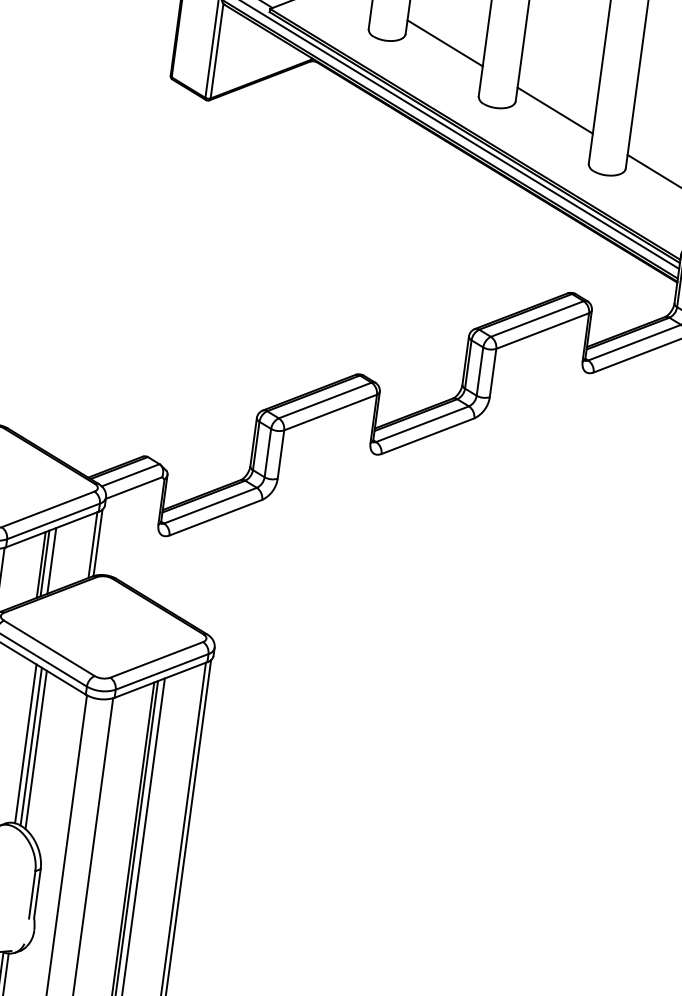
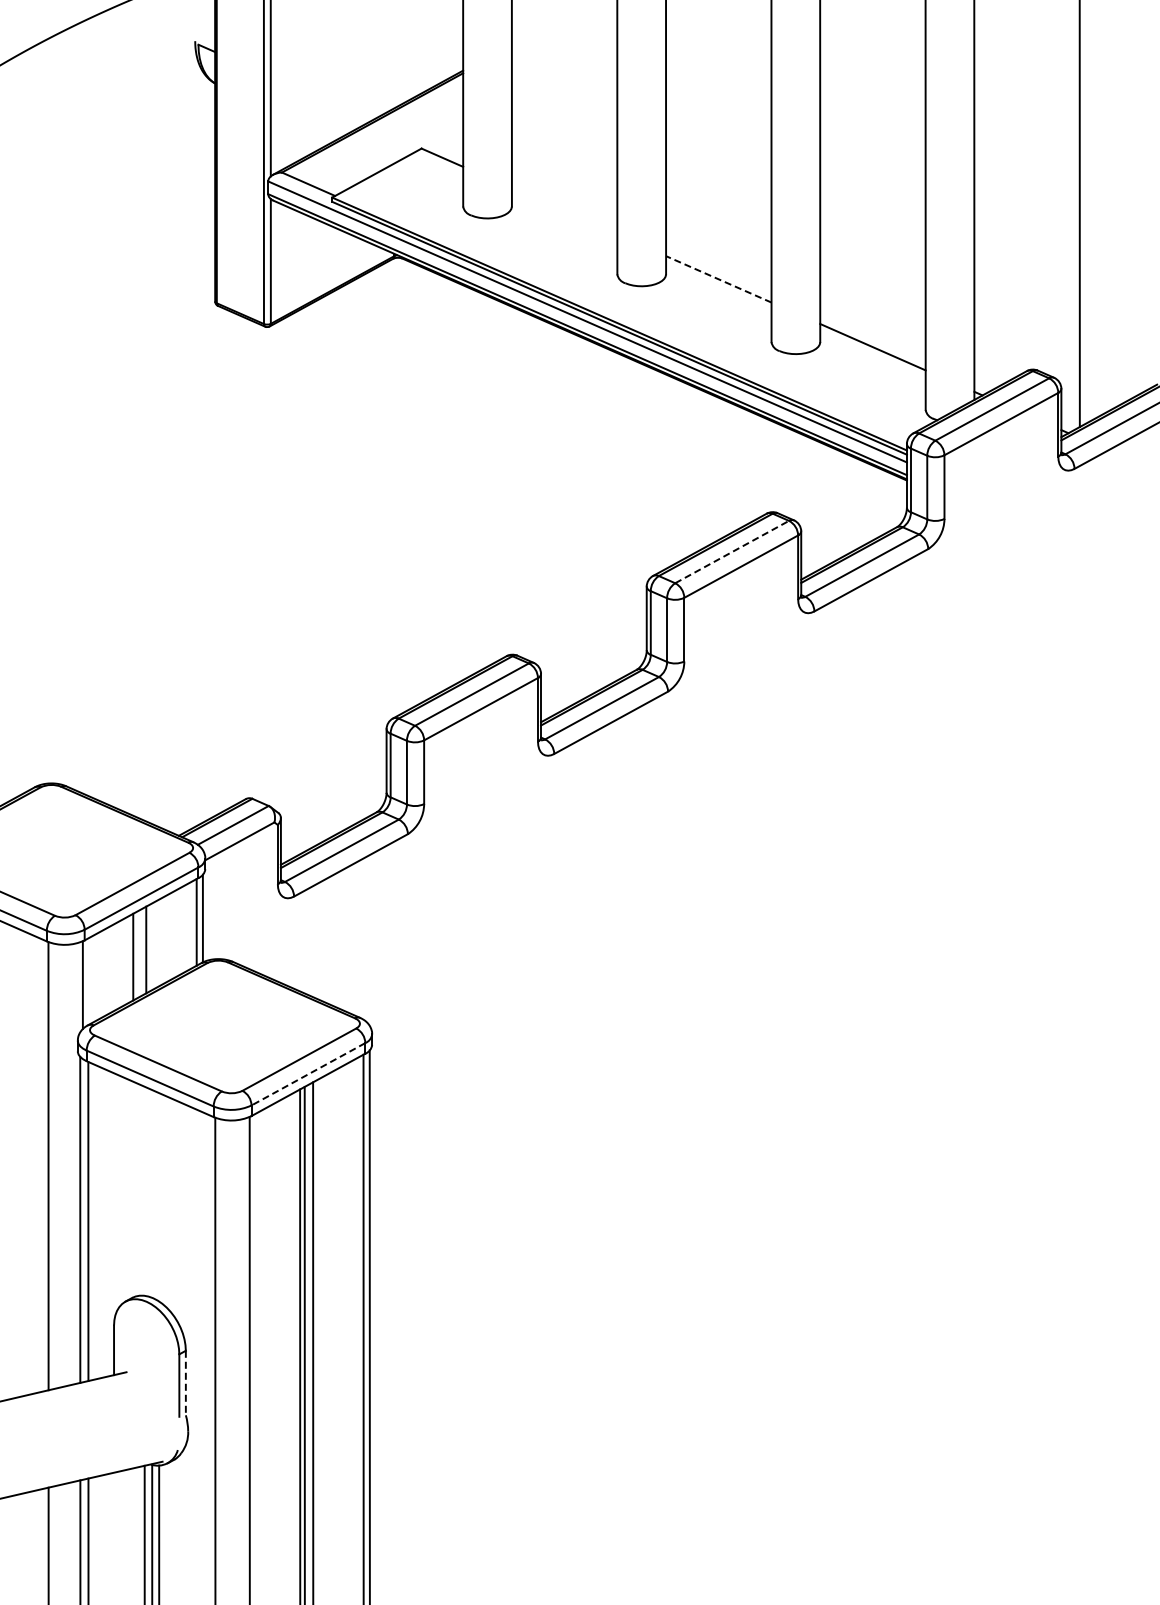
line: (445, 43) -> (564, 211), removed
line: (554, 110) -> (718, 279), solid -> dashed
line: (537, 319) -> (732, 552), solid -> dashed
line: (44, 563) -> (137, 954), removed
line: (162, 672) -> (308, 1074), solid -> dashed
line: (25, 743) -> (144, 1190), removed
line: (31, 746) -> (152, 1193), removed
line: (36, 750) -> (159, 1197), removed
line: (37, 893) -> (185, 1383), solid -> dashed

